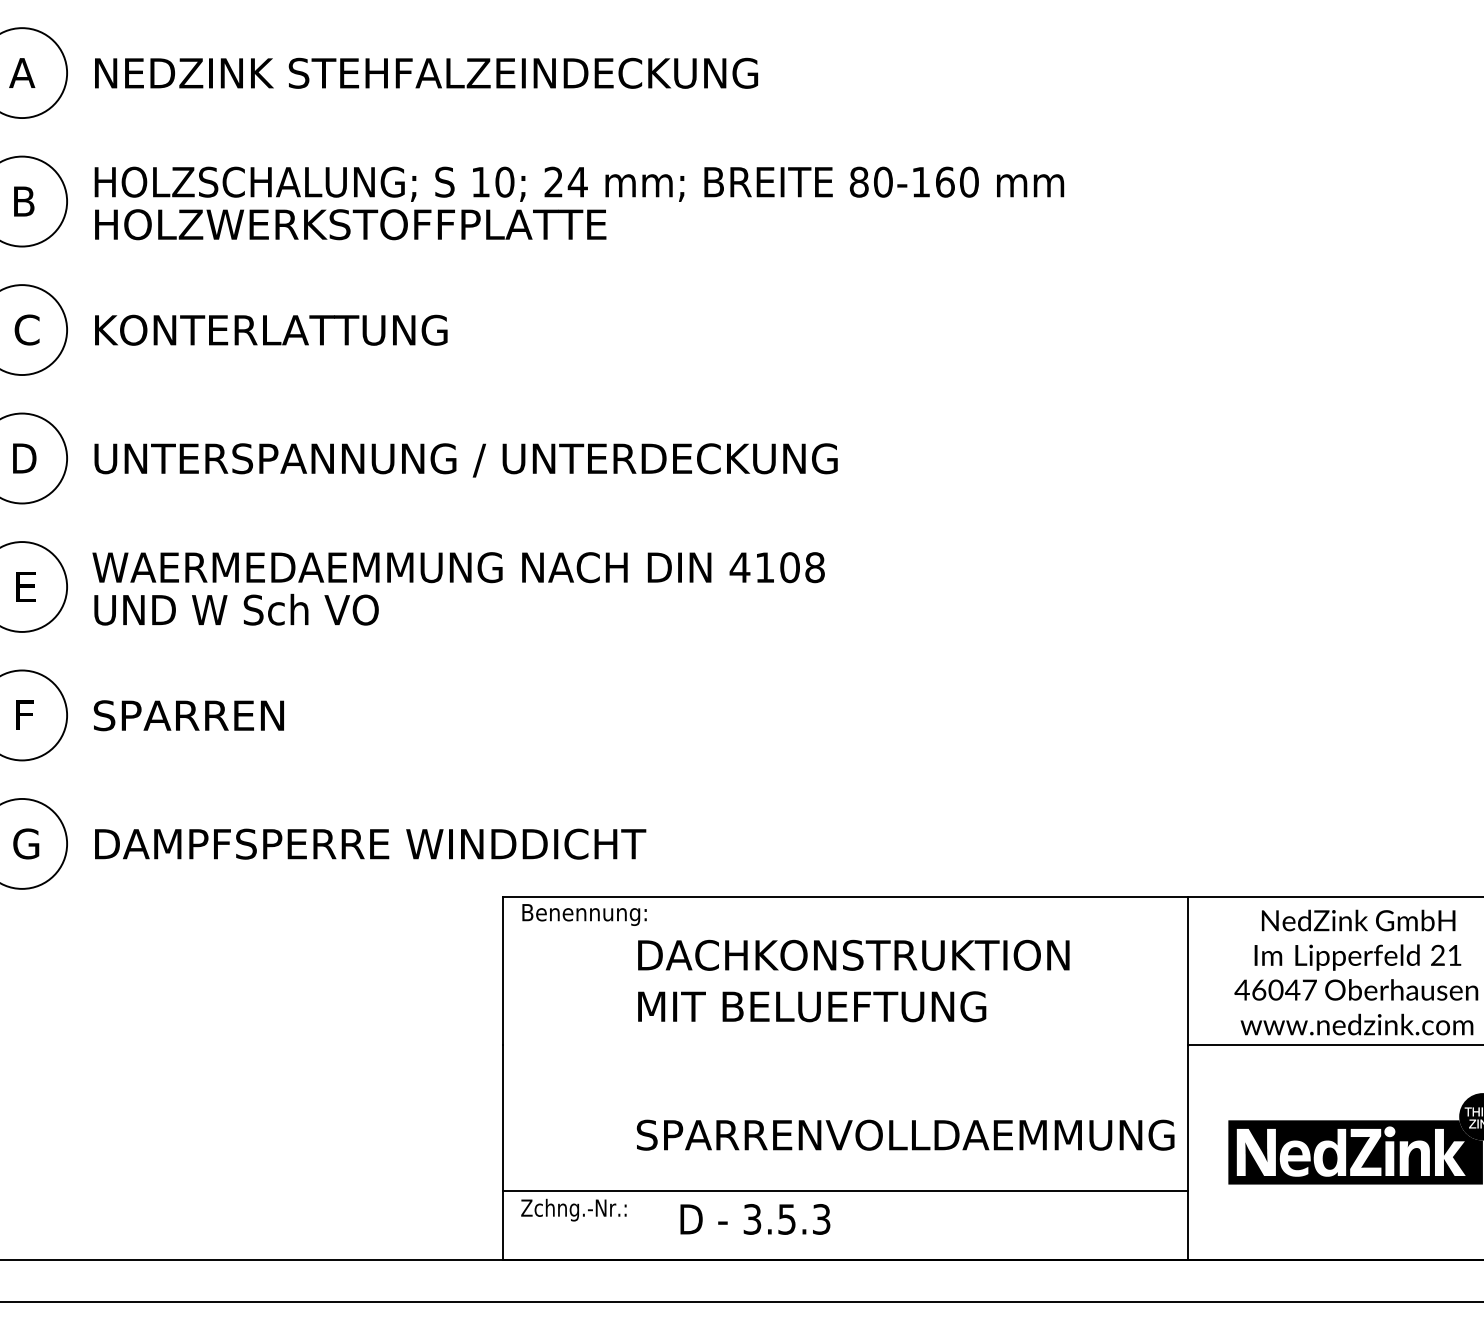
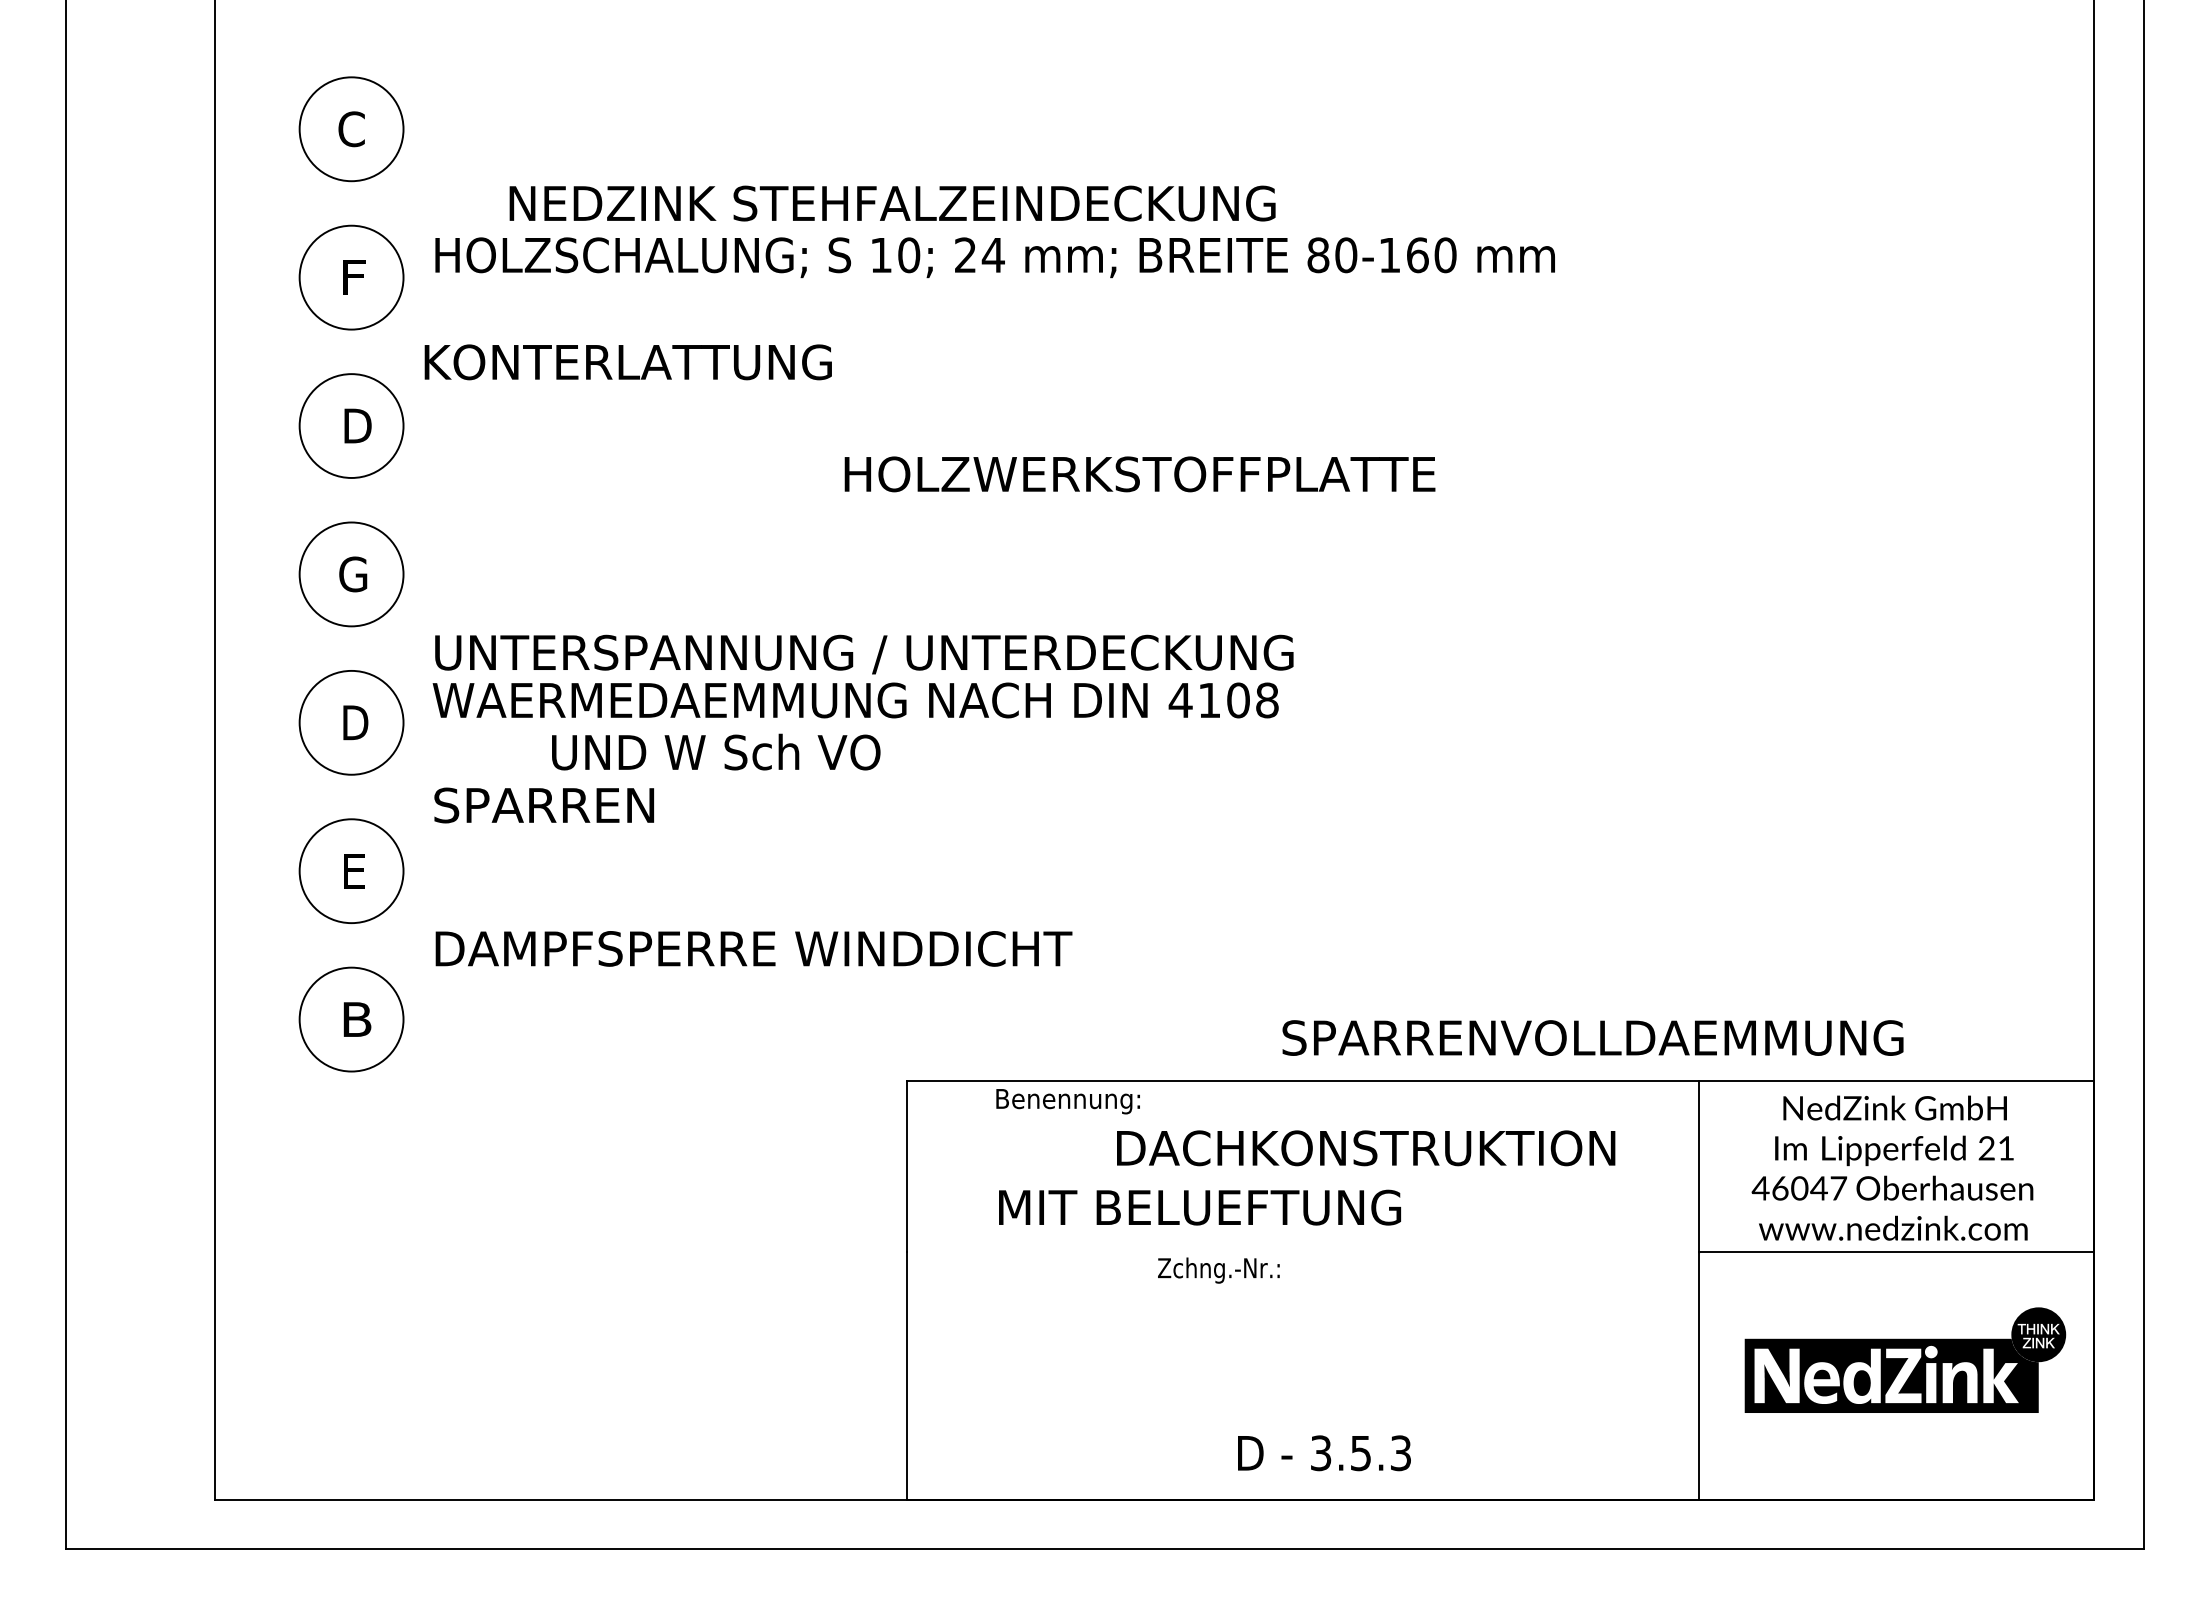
text: (22, 73) -> (351, 129), A -> C
text: (426, 73) -> (892, 203), moved
text: (23, 201) -> (353, 277), B -> F
text: (350, 224) -> (1139, 474), moved
text: (27, 329) -> (357, 425), C -> D
text: (270, 330) -> (627, 362), moved
text: (23, 458) -> (353, 574), D -> G
text: (466, 460) -> (864, 654), moved
text: (25, 586) -> (355, 722), E -> D
text: (236, 609) -> (716, 751), moved
text: (188, 715) -> (543, 805), moved
text: (26, 717) -> (356, 873), F -> E
text: (26, 843) -> (356, 1019), G -> B
text: (370, 843) -> (753, 948), moved
text: (583, 914) -> (1067, 1101), moved
text: (854, 955) -> (1366, 1148), moved
text: (811, 1006) -> (1199, 1207), moved
text: (905, 1134) -> (1592, 1037), moved
line: (845, 1191) -> (1302, 1420), removed
text: (573, 1210) -> (1218, 1270), moved
text: (755, 1219) -> (1324, 1453), moved

